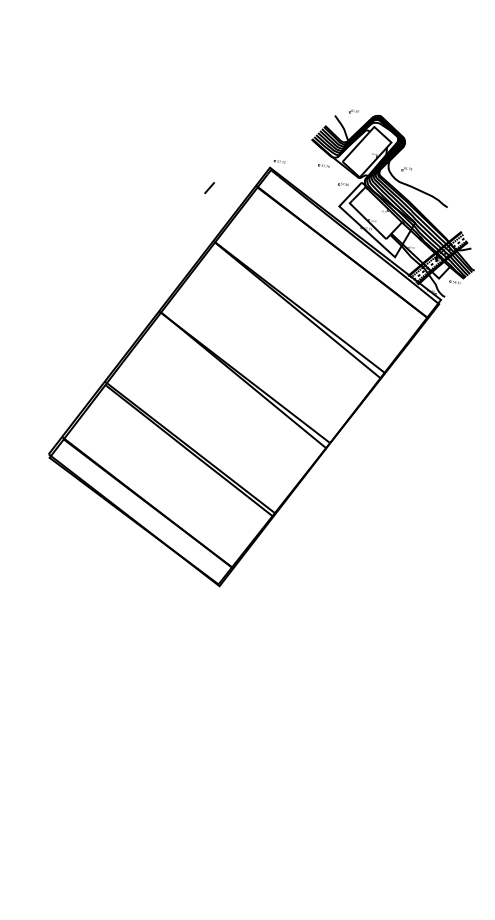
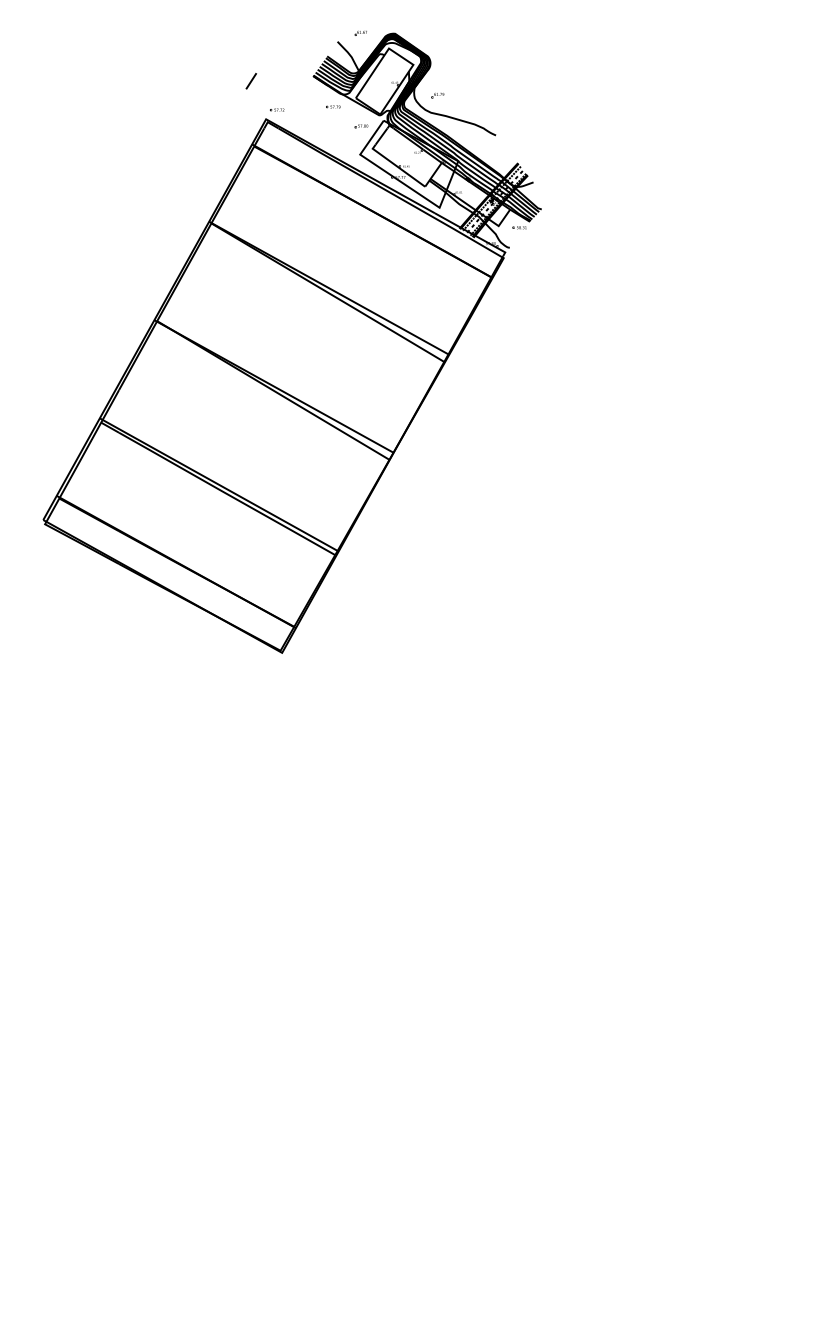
line: (208, 188) -> (250, 81), moved

